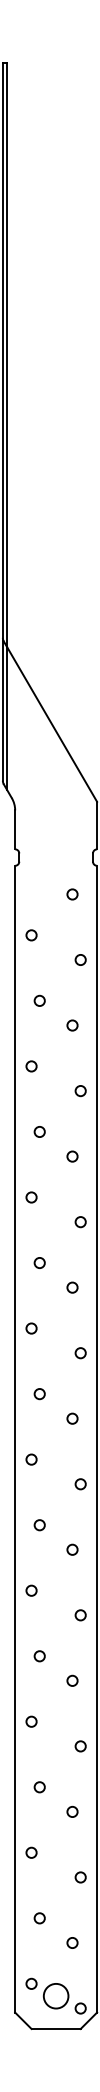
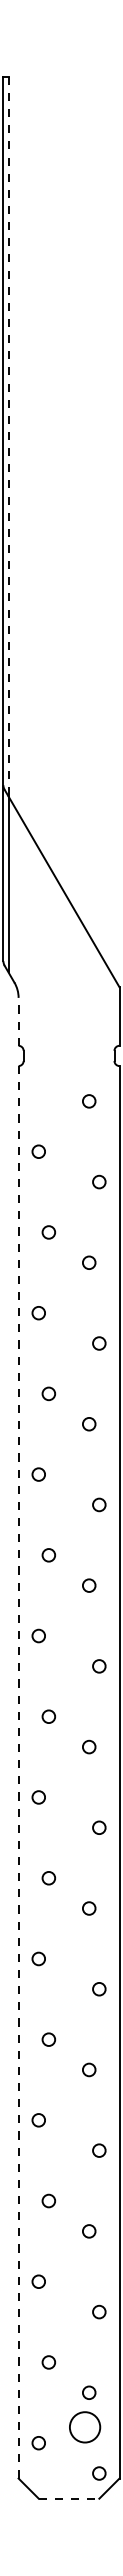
line: (6, 354) -> (8, 436), solid -> dashed
line: (15, 829) -> (18, 1021), solid -> dashed
line: (15, 1438) -> (18, 1771), solid -> dashed
circle: (56, 1996) -> (85, 2427), moved
line: (56, 2028) -> (69, 2498), solid -> dashed

